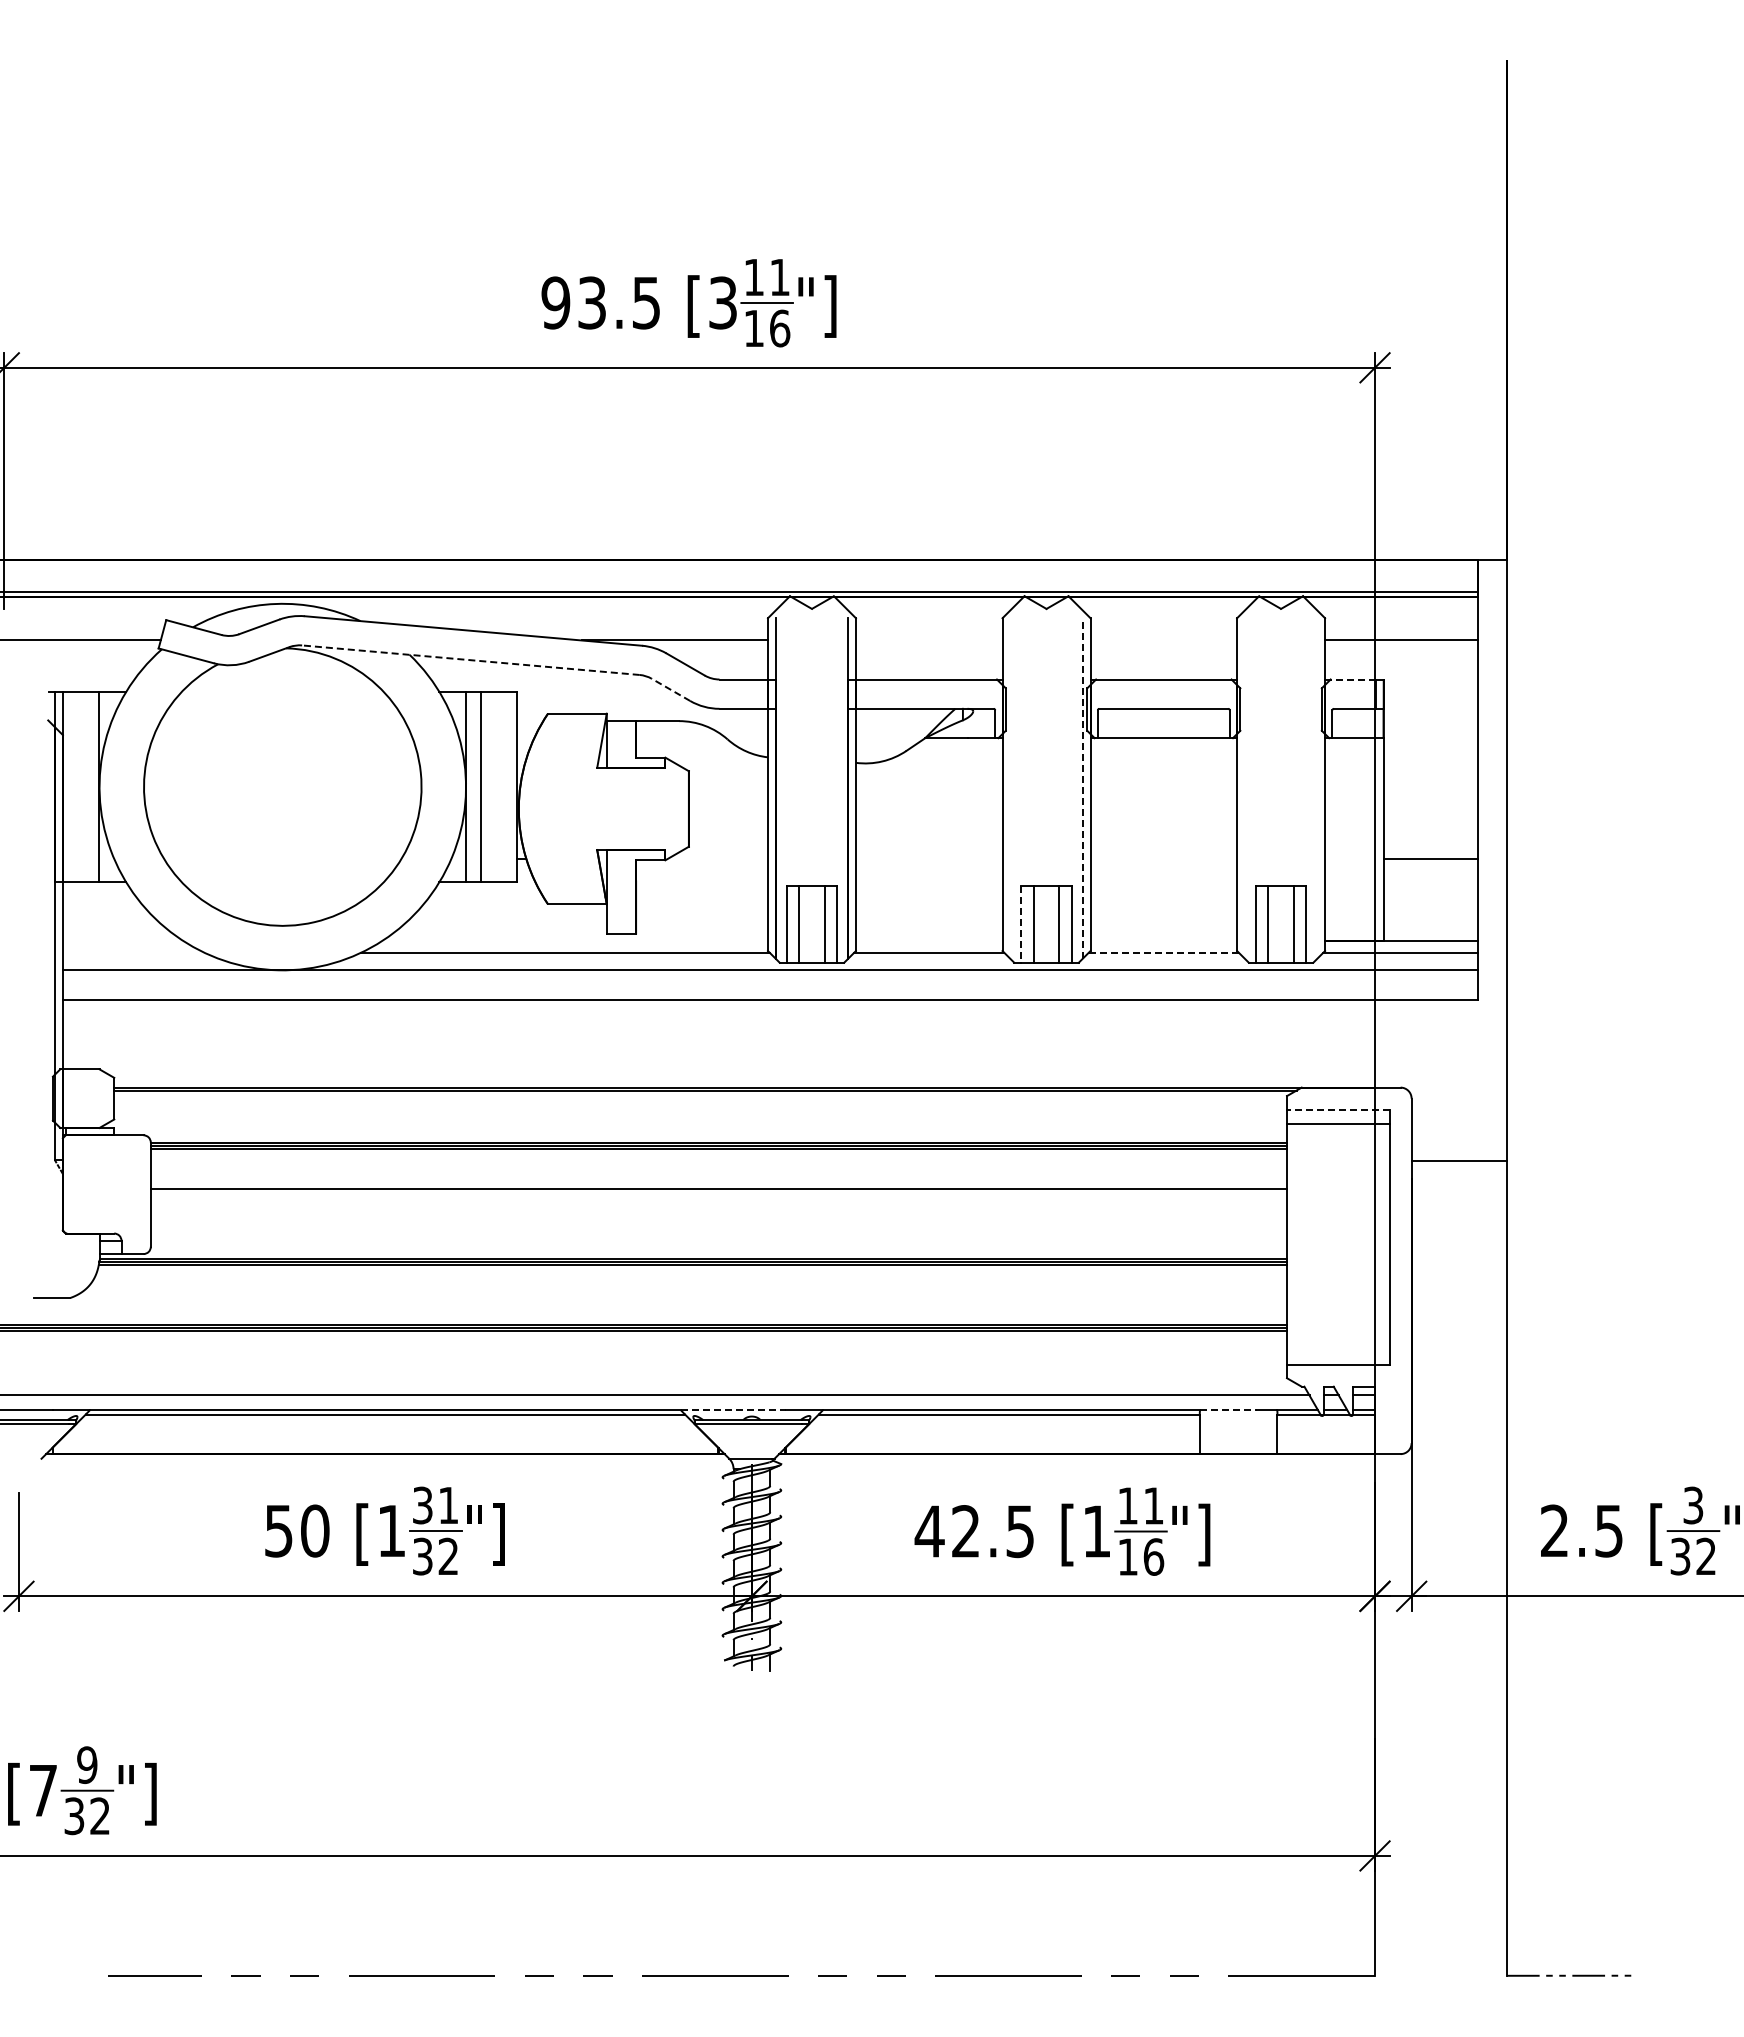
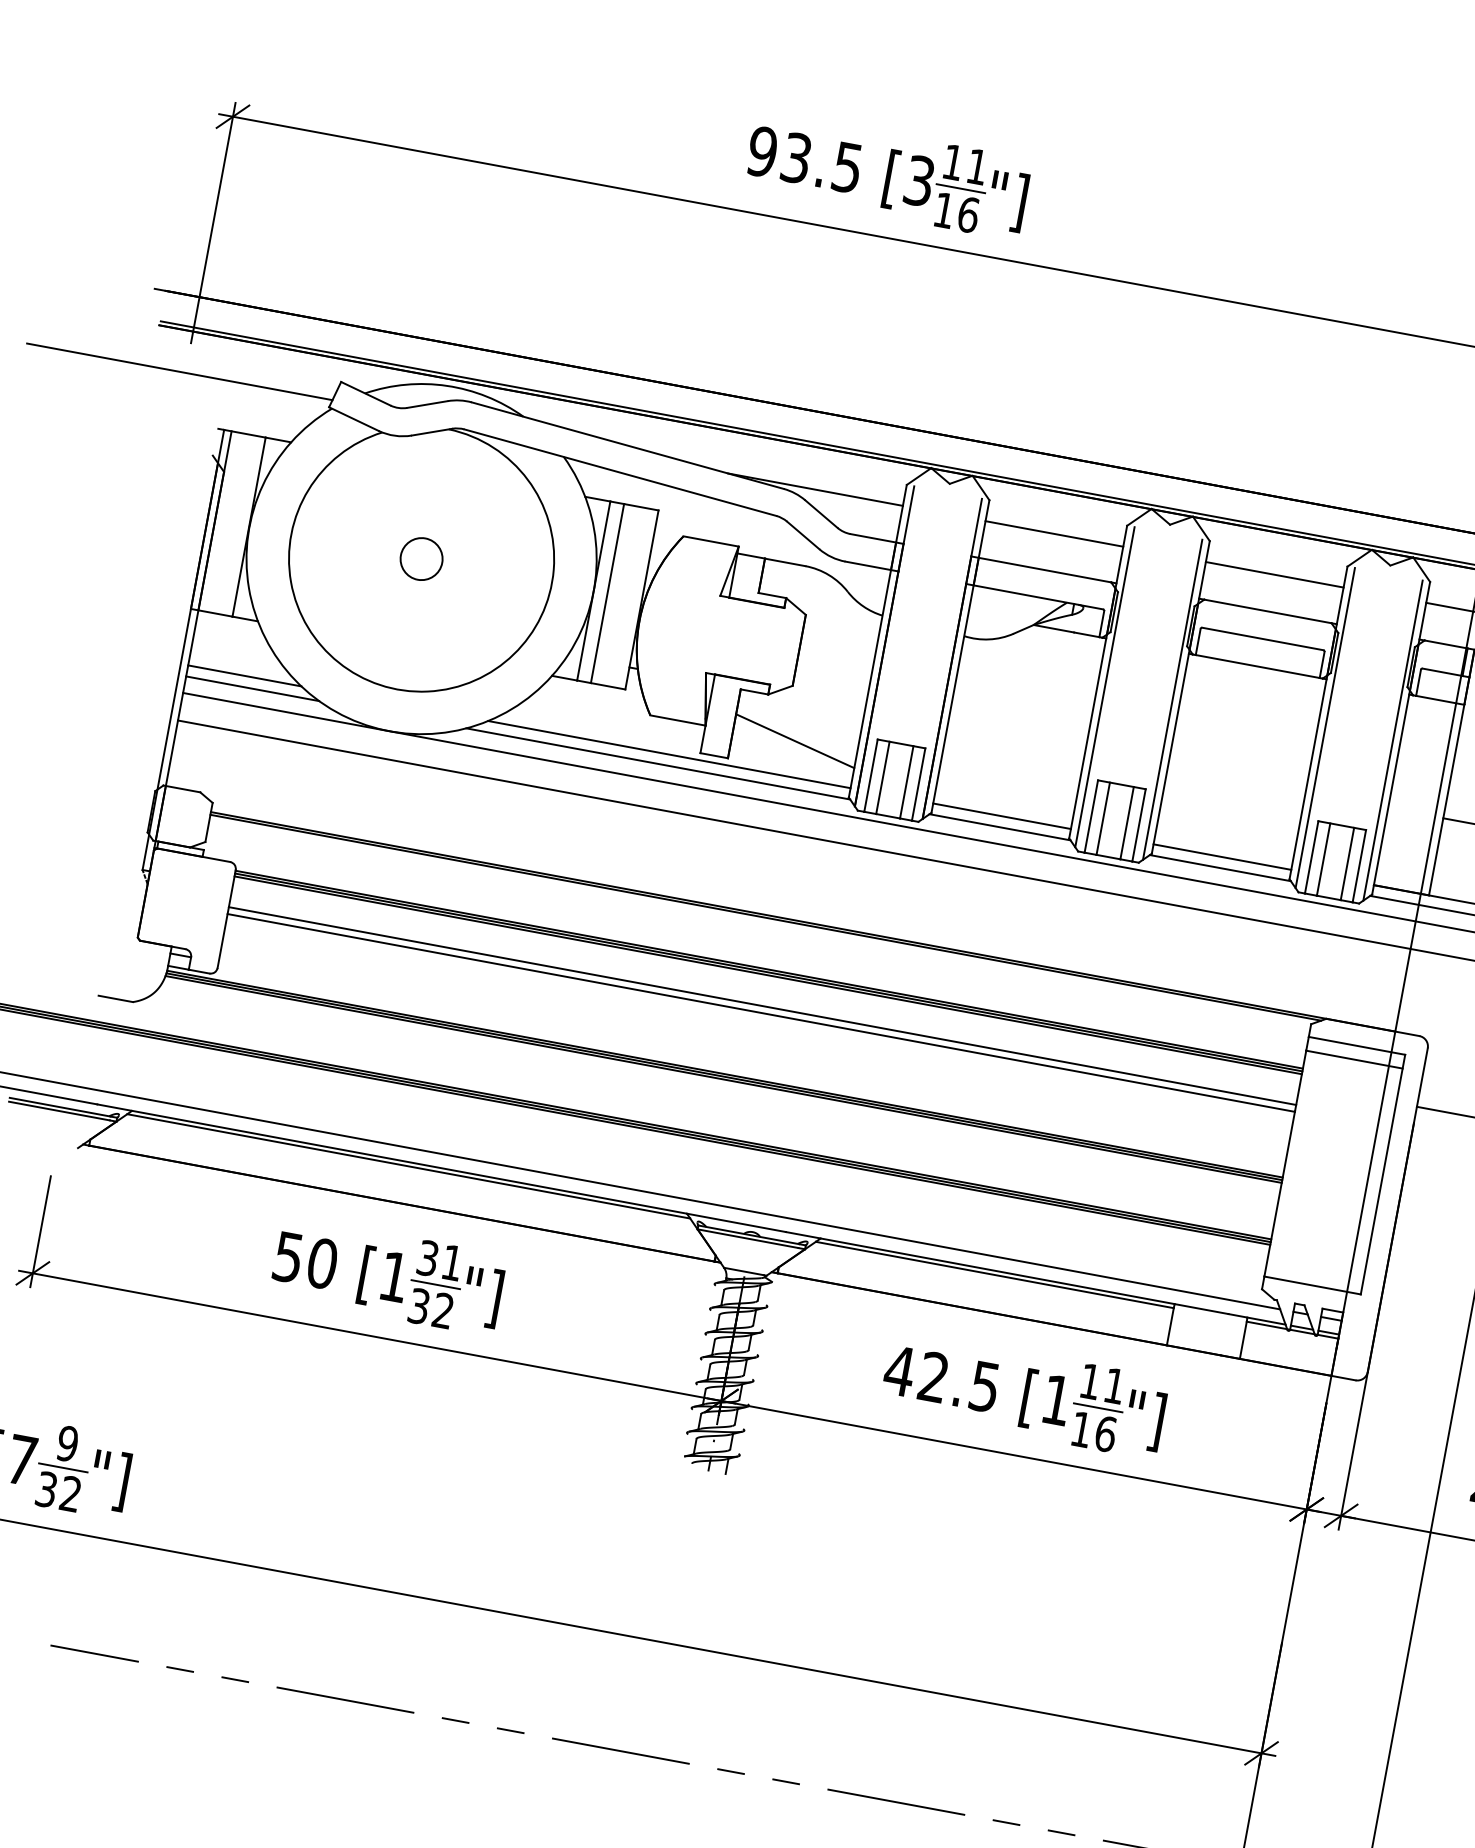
line: (928, 640) -> (1053, 533), added
line: (1163, 640) -> (1274, 574), added
line: (470, 660) -> (619, 472), dashed -> solid
line: (1353, 679) -> (1446, 644), dashed -> solid
line: (670, 689) -> (802, 534), dashed -> solid
circle: (282, 786) -> (421, 558), added
line: (1010, 788) -> (1104, 687), added
line: (1082, 788) -> (1172, 699), dashed -> solid
line: (1245, 788) -> (1325, 728), added
line: (1317, 788) -> (1393, 740), added
line: (701, 902) -> (794, 740), added
line: (1021, 924) -> (1091, 816), dashed -> solid
line: (122, 941) -> (244, 676), added
line: (574, 941) -> (668, 754), added
line: (928, 941) -> (1001, 816), added
line: (1163, 941) -> (1222, 857), added
line: (133, 952) -> (252, 688), added
line: (1163, 952) -> (1220, 867), dashed -> solid
line: (1337, 1109) -> (1356, 1045), dashed -> solid
line: (718, 1182) -> (762, 1006), added
line: (733, 1410) -> (736, 1223), dashed -> solid
line: (1228, 1410) -> (1201, 1309), dashed -> solid

